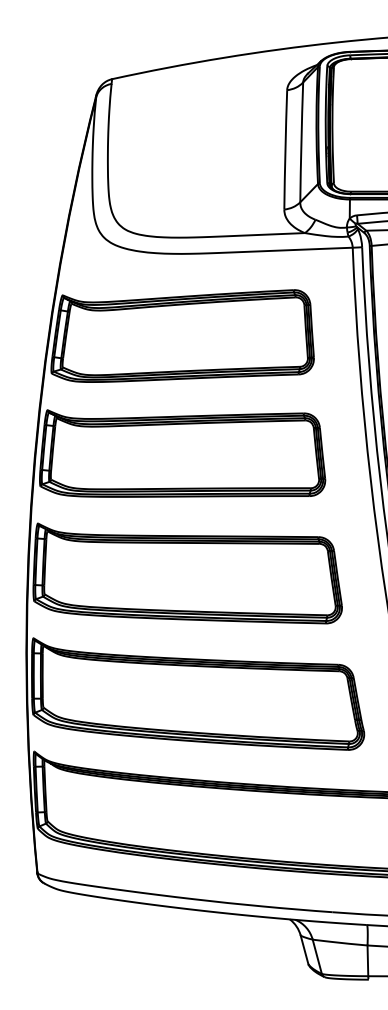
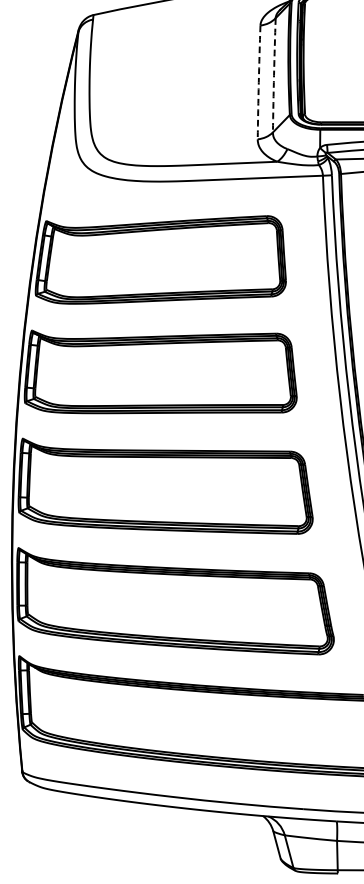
arc: (301, 142) -> (274, 75), solid -> dashed
arc: (285, 149) -> (258, 82), solid -> dashed

